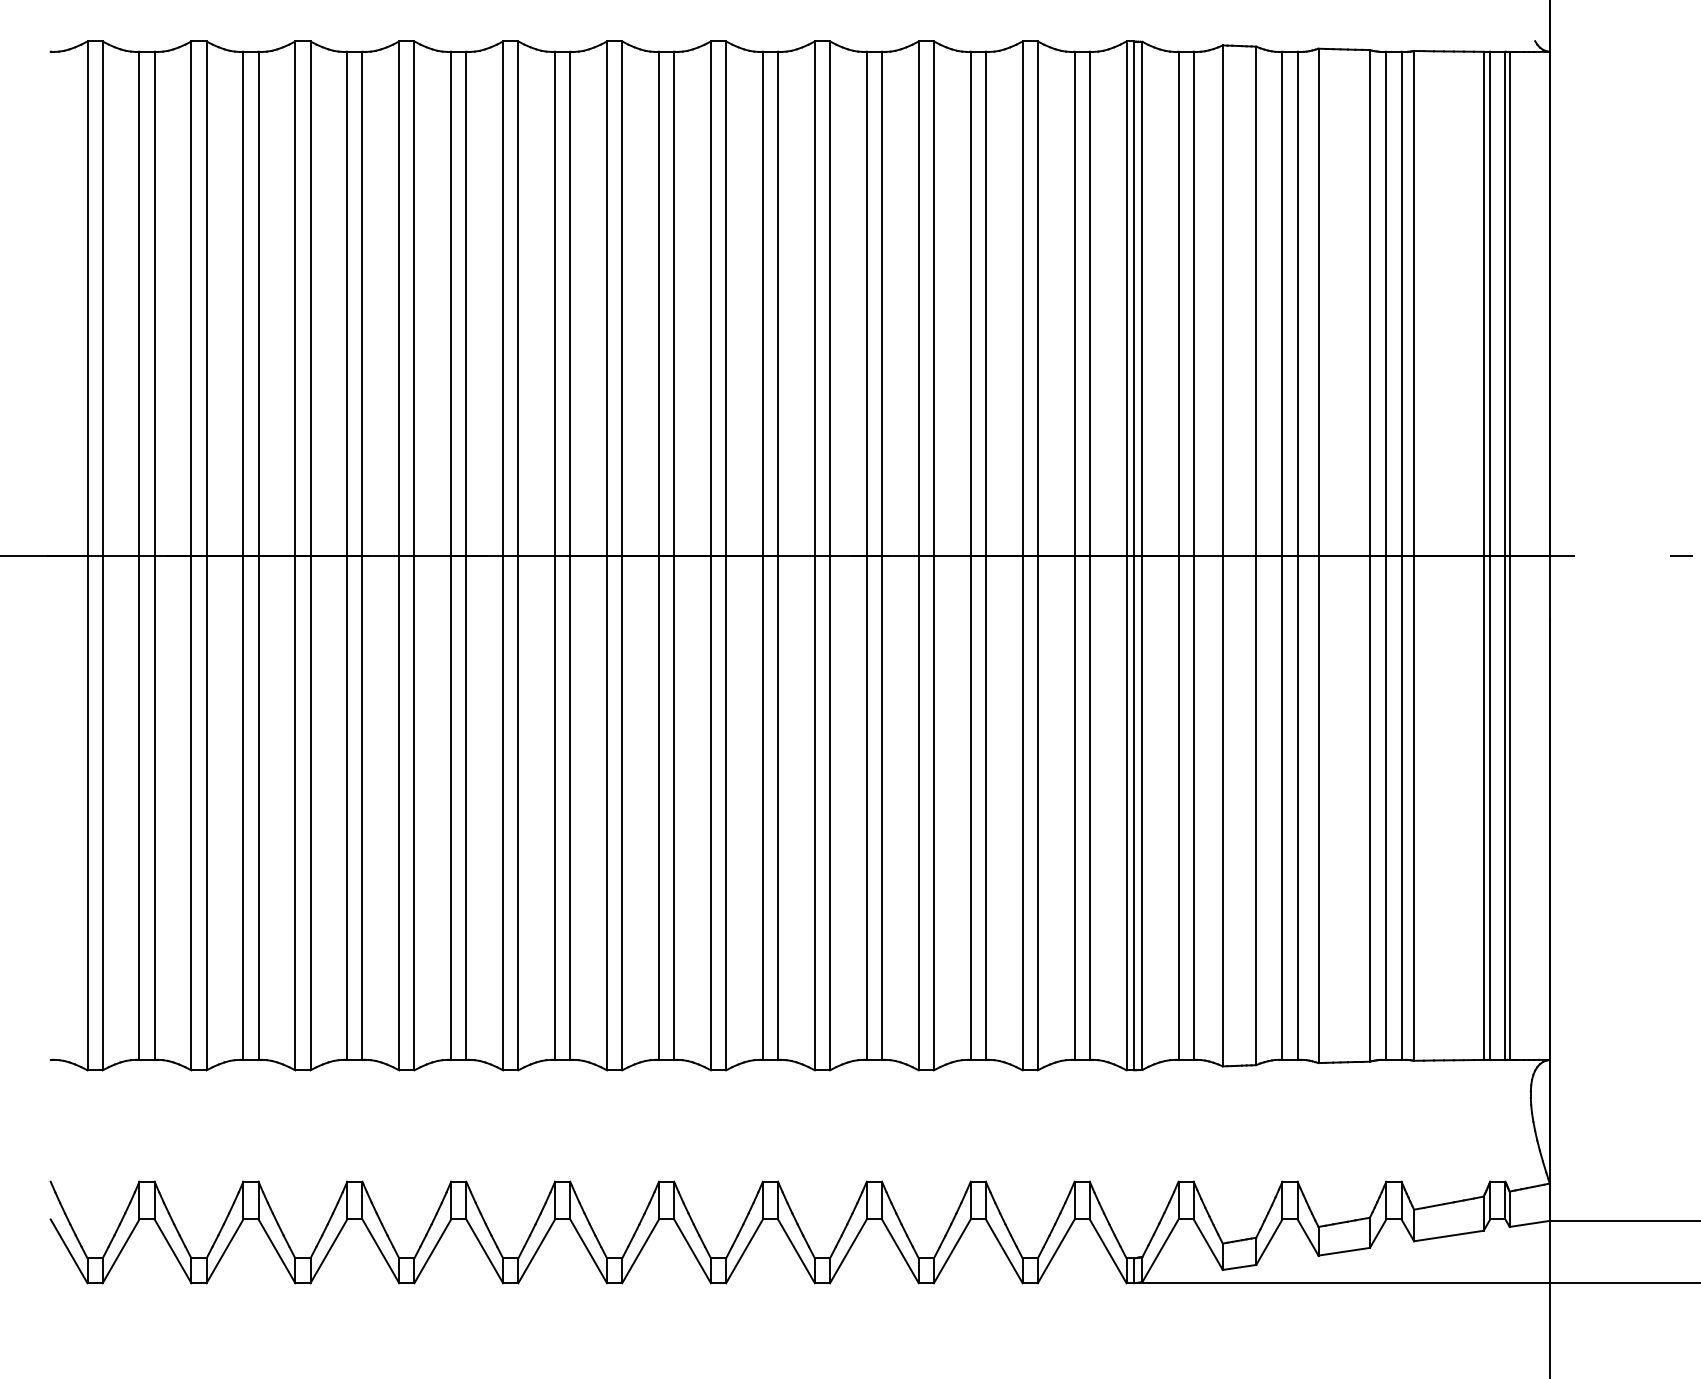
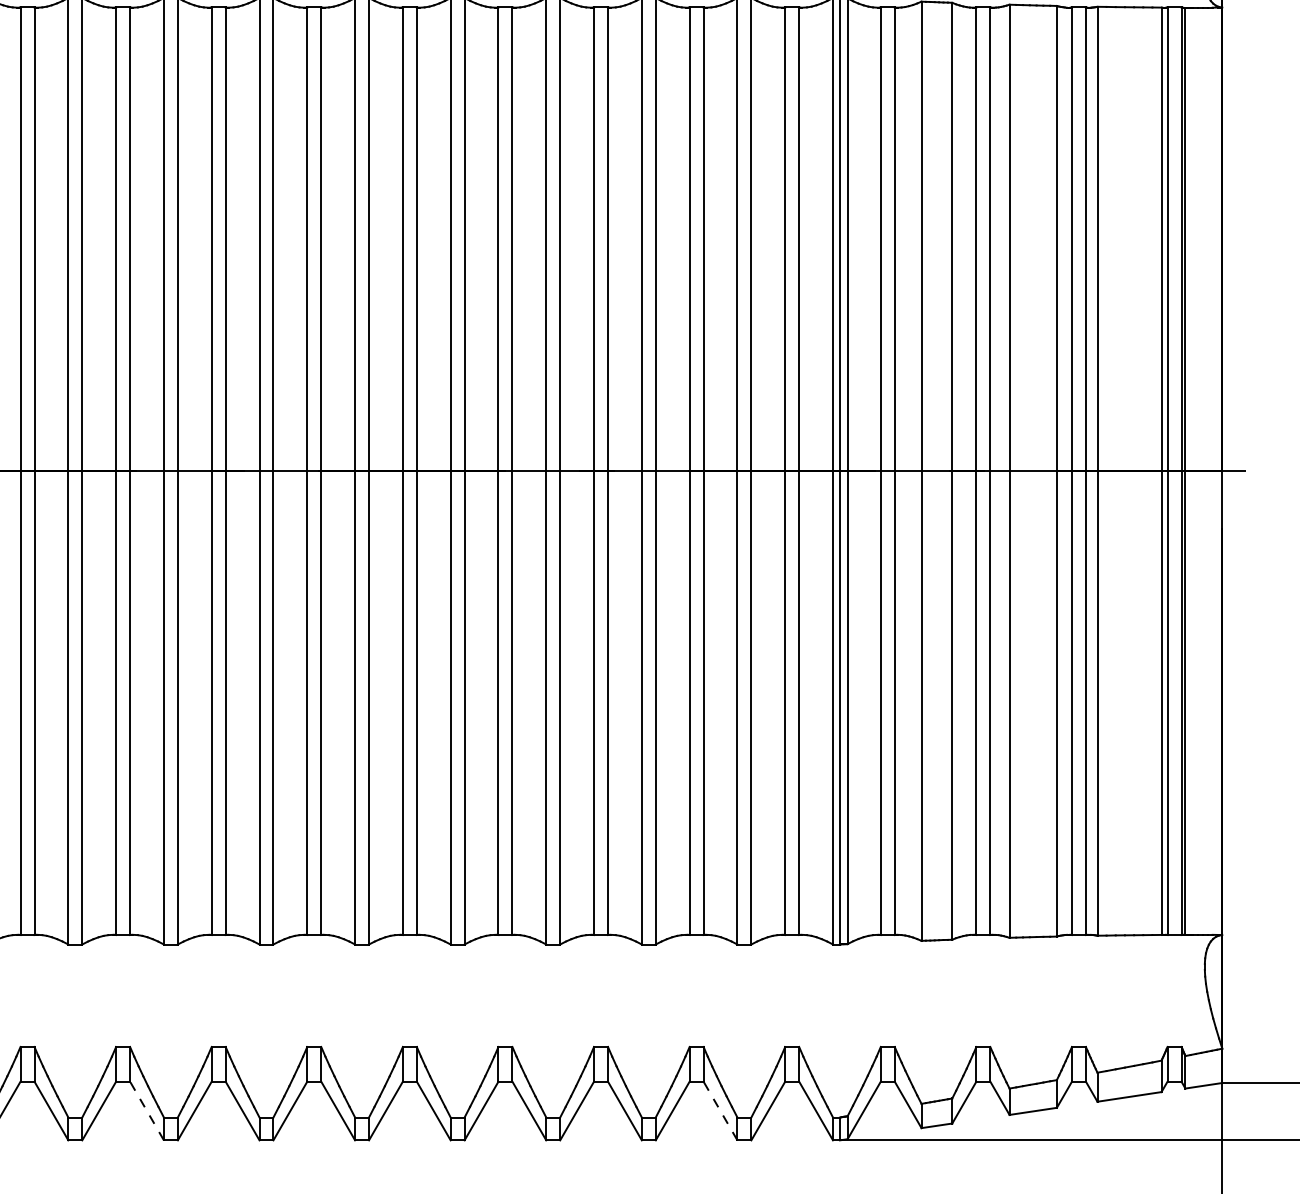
line: (380, 1251) -> (146, 1111), solid -> dashed
line: (1004, 1251) -> (720, 1111), solid -> dashed

